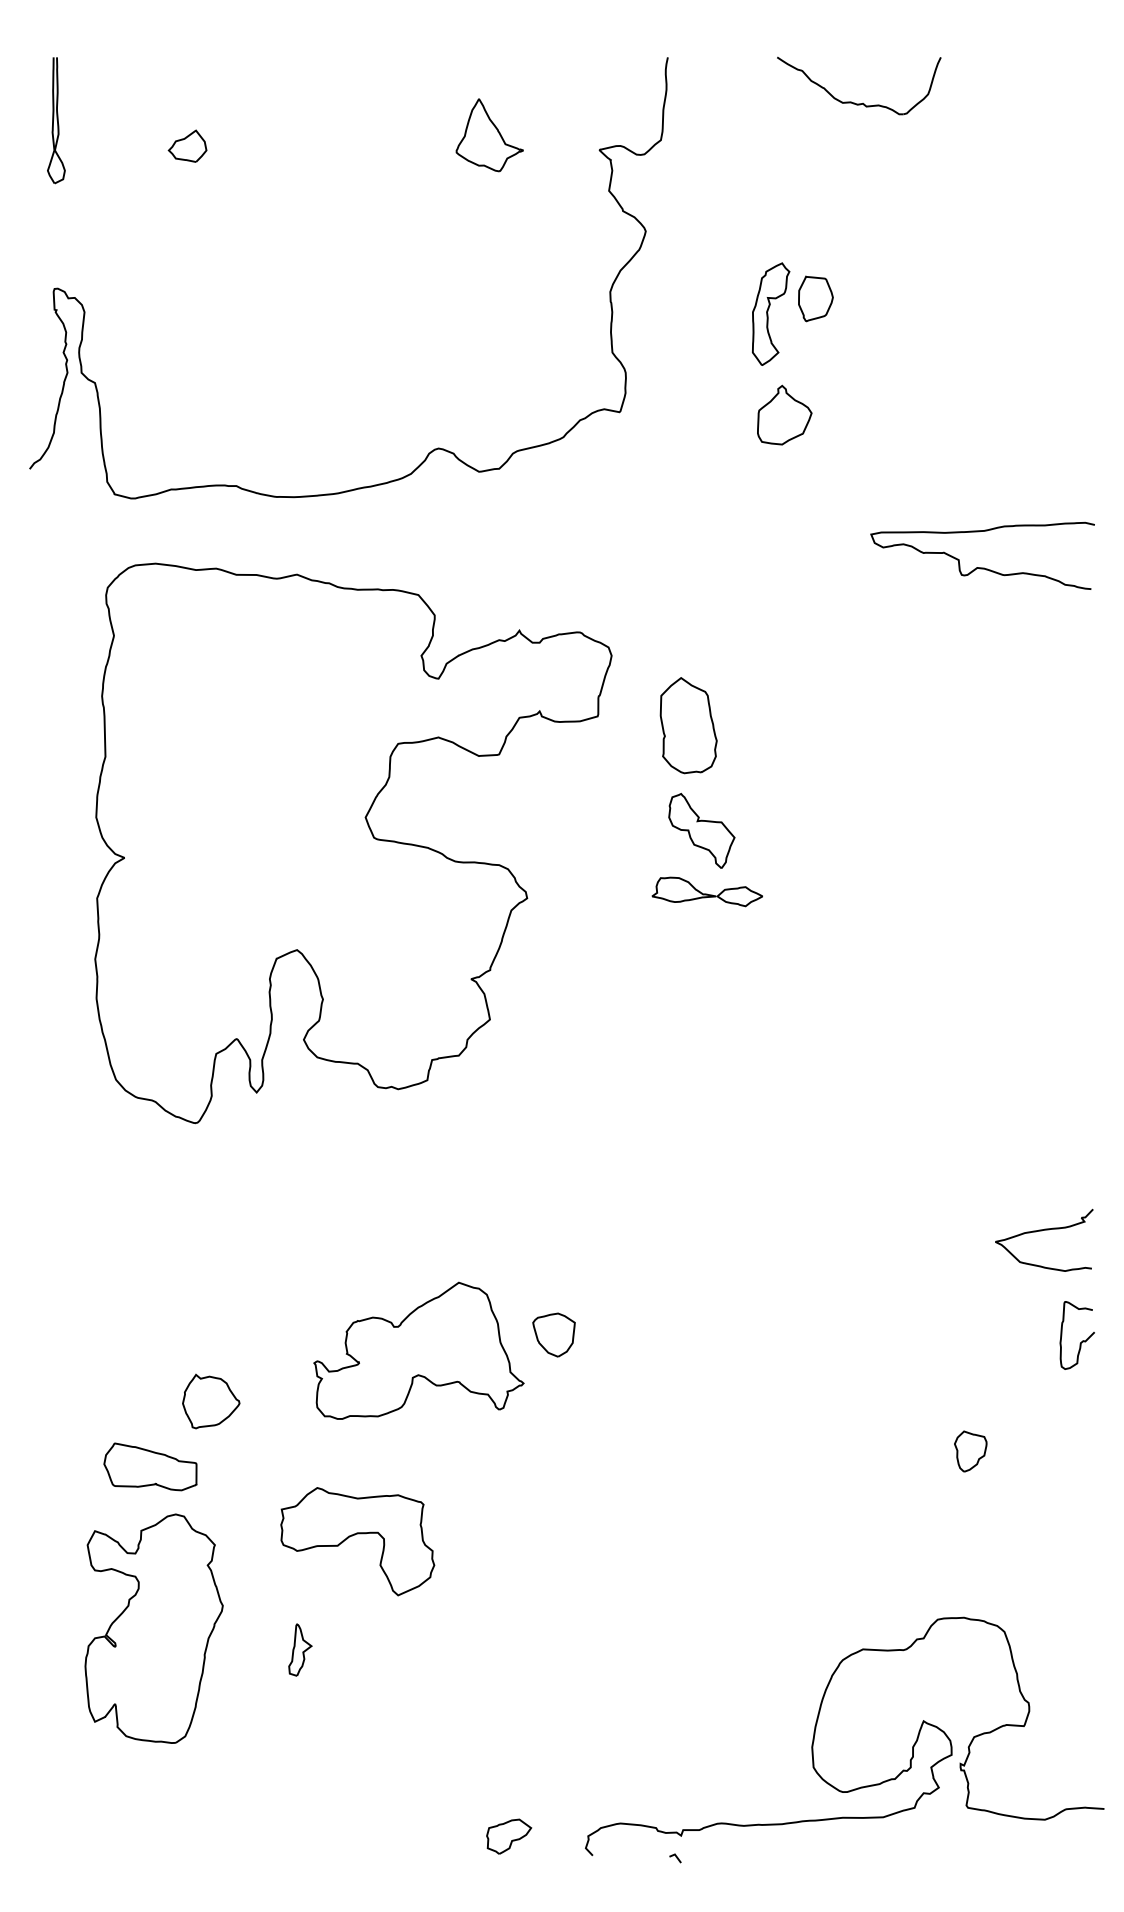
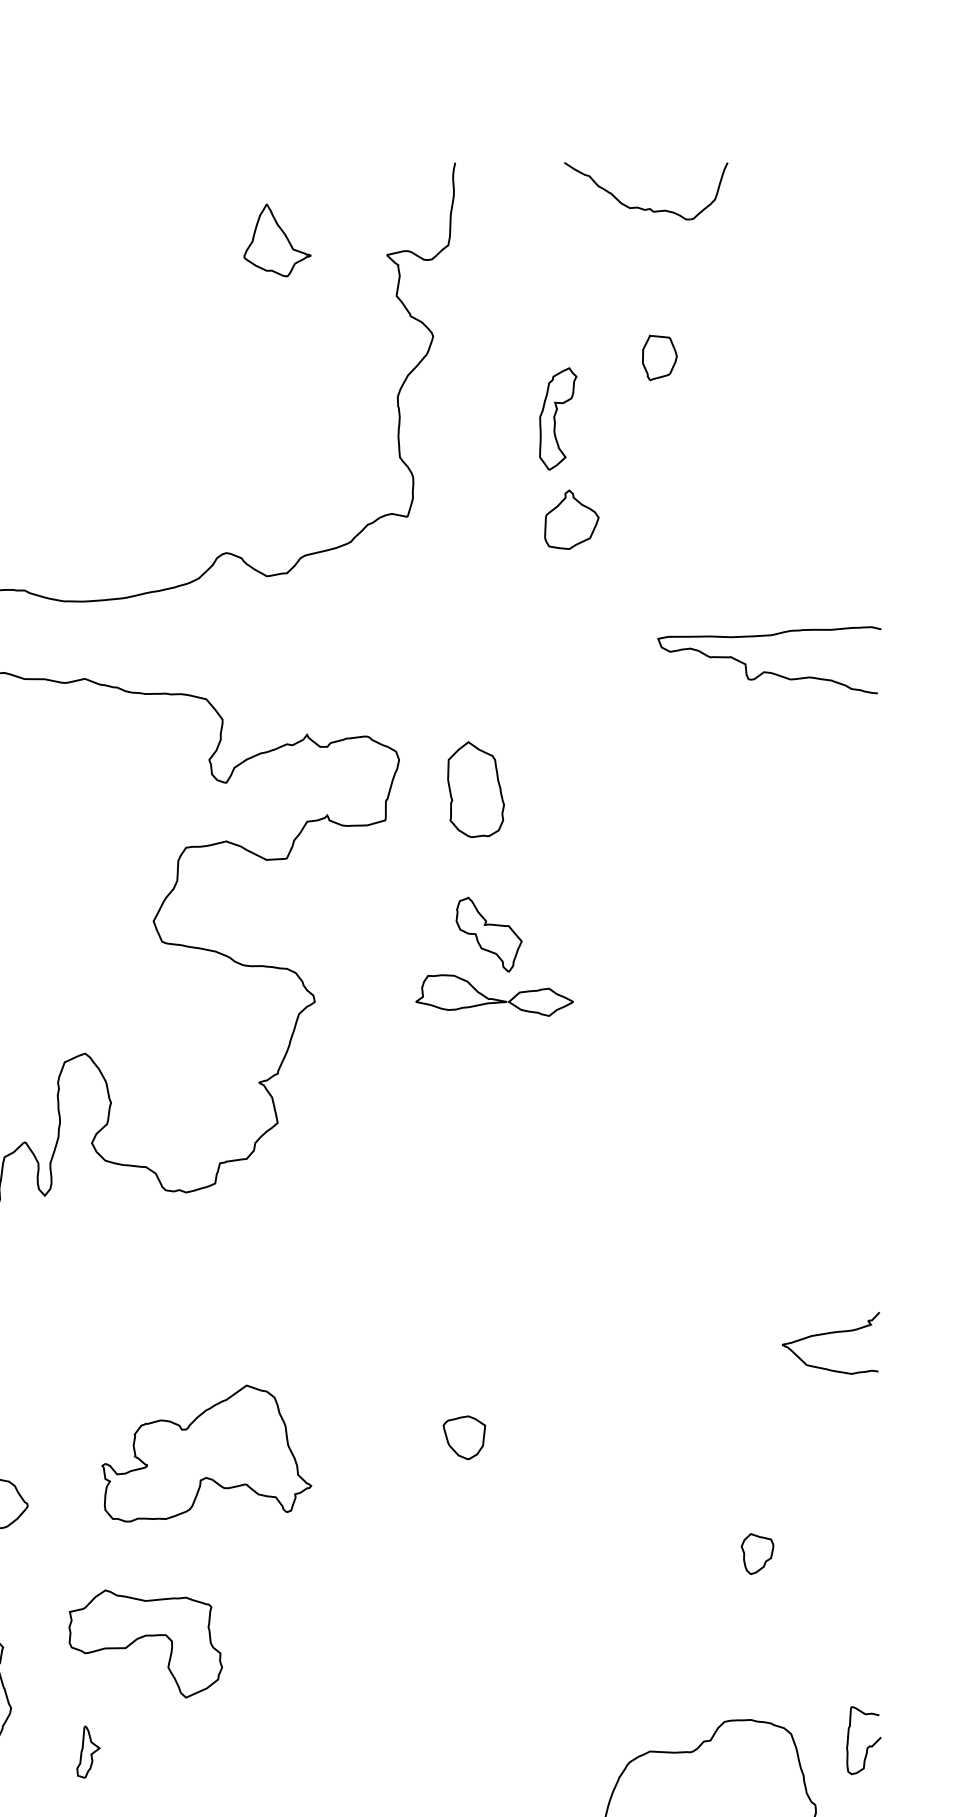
part: (815, 298) -> (659, 357), moved
part: (688, 725) -> (475, 789), moved
part: (707, 891) -> (494, 995), size x1.43
part: (553, 1334) -> (463, 1437), moved
curve: (1082, 1340) -> (869, 1745), moved

